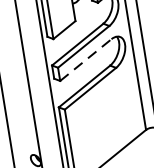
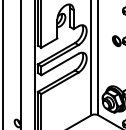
line: (86, 60) -> (60, 64), dashed -> solid

